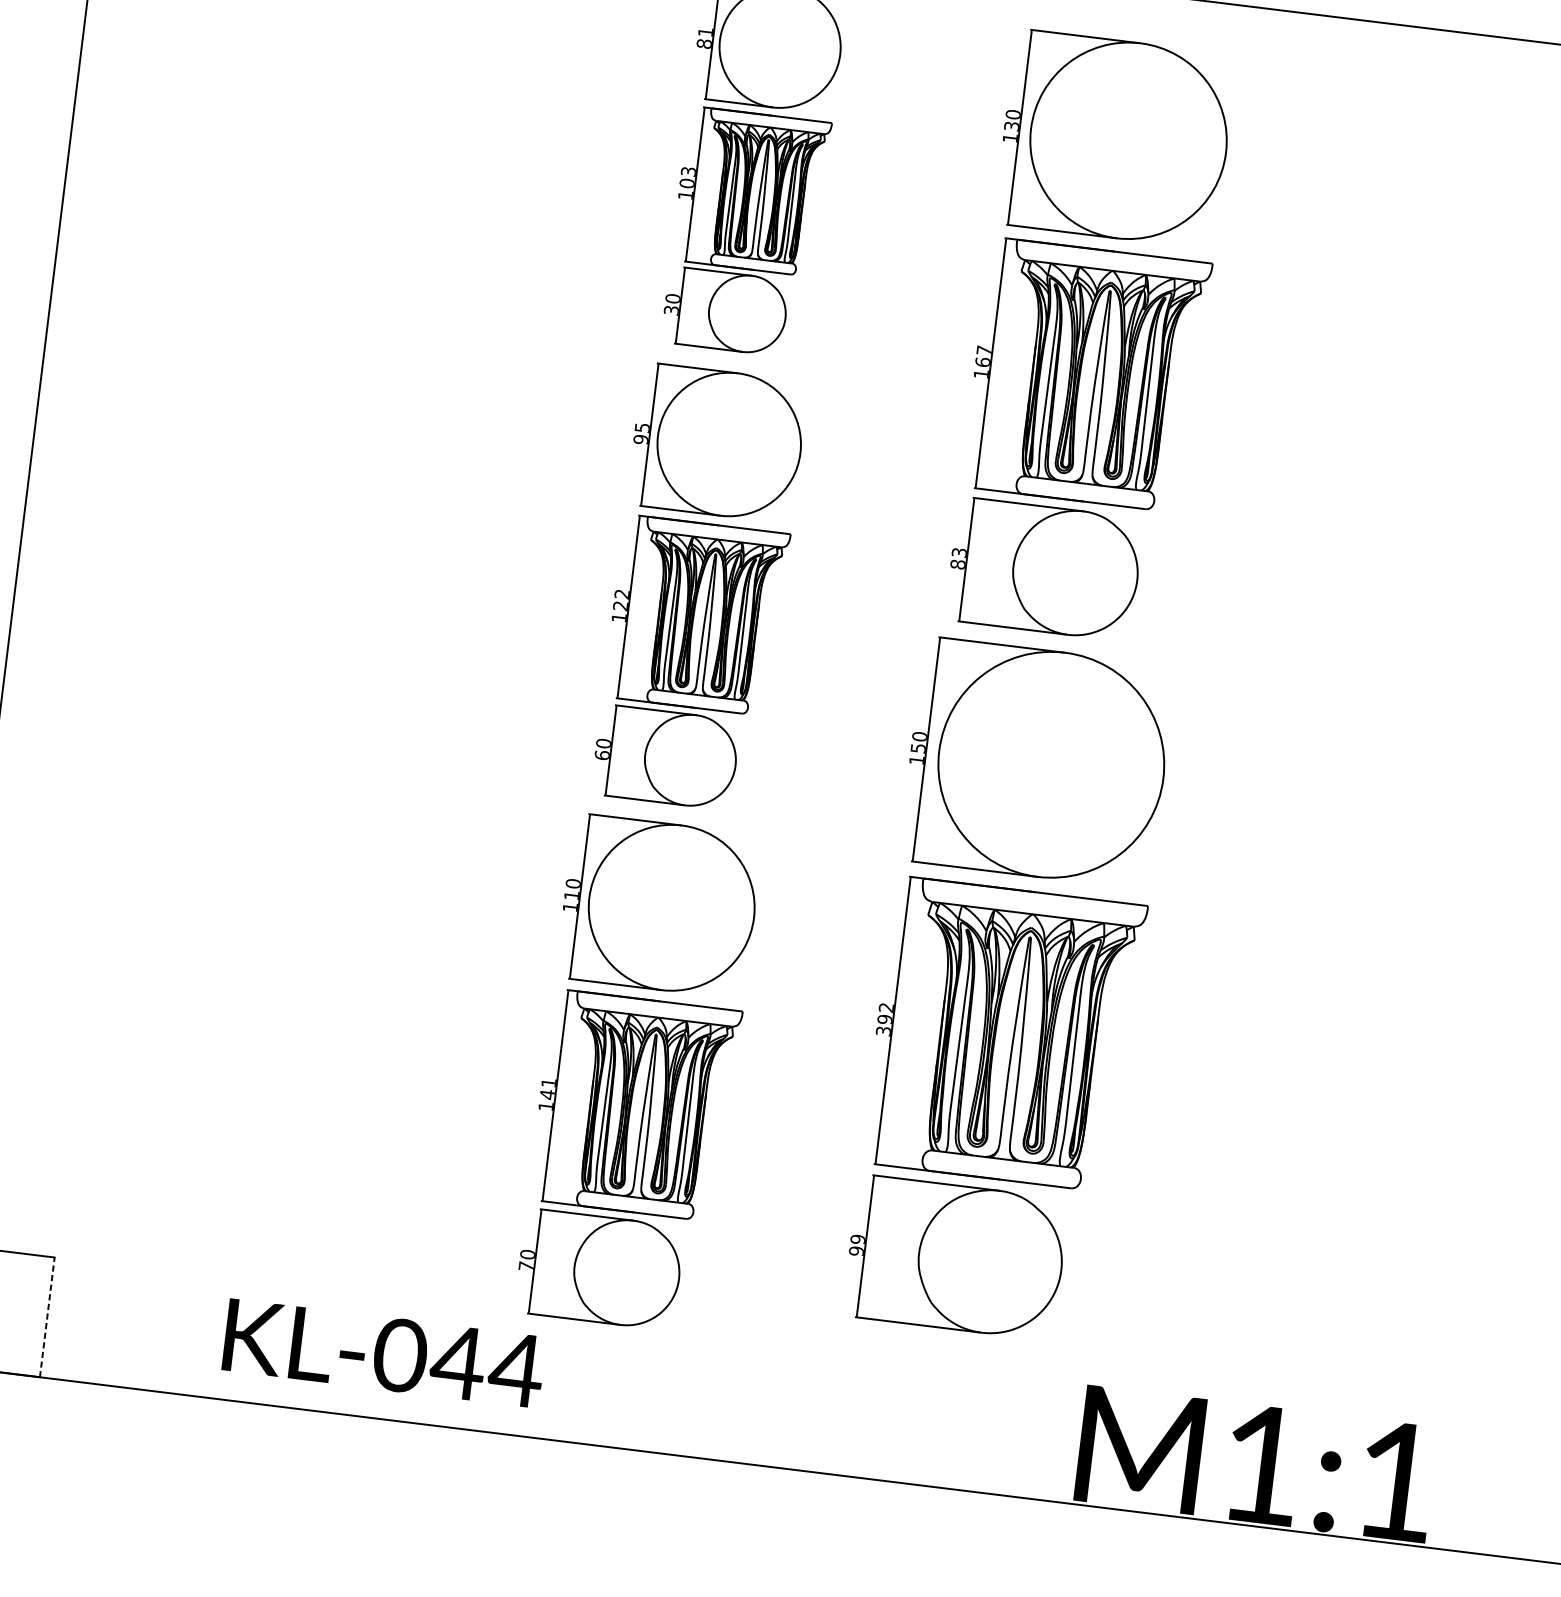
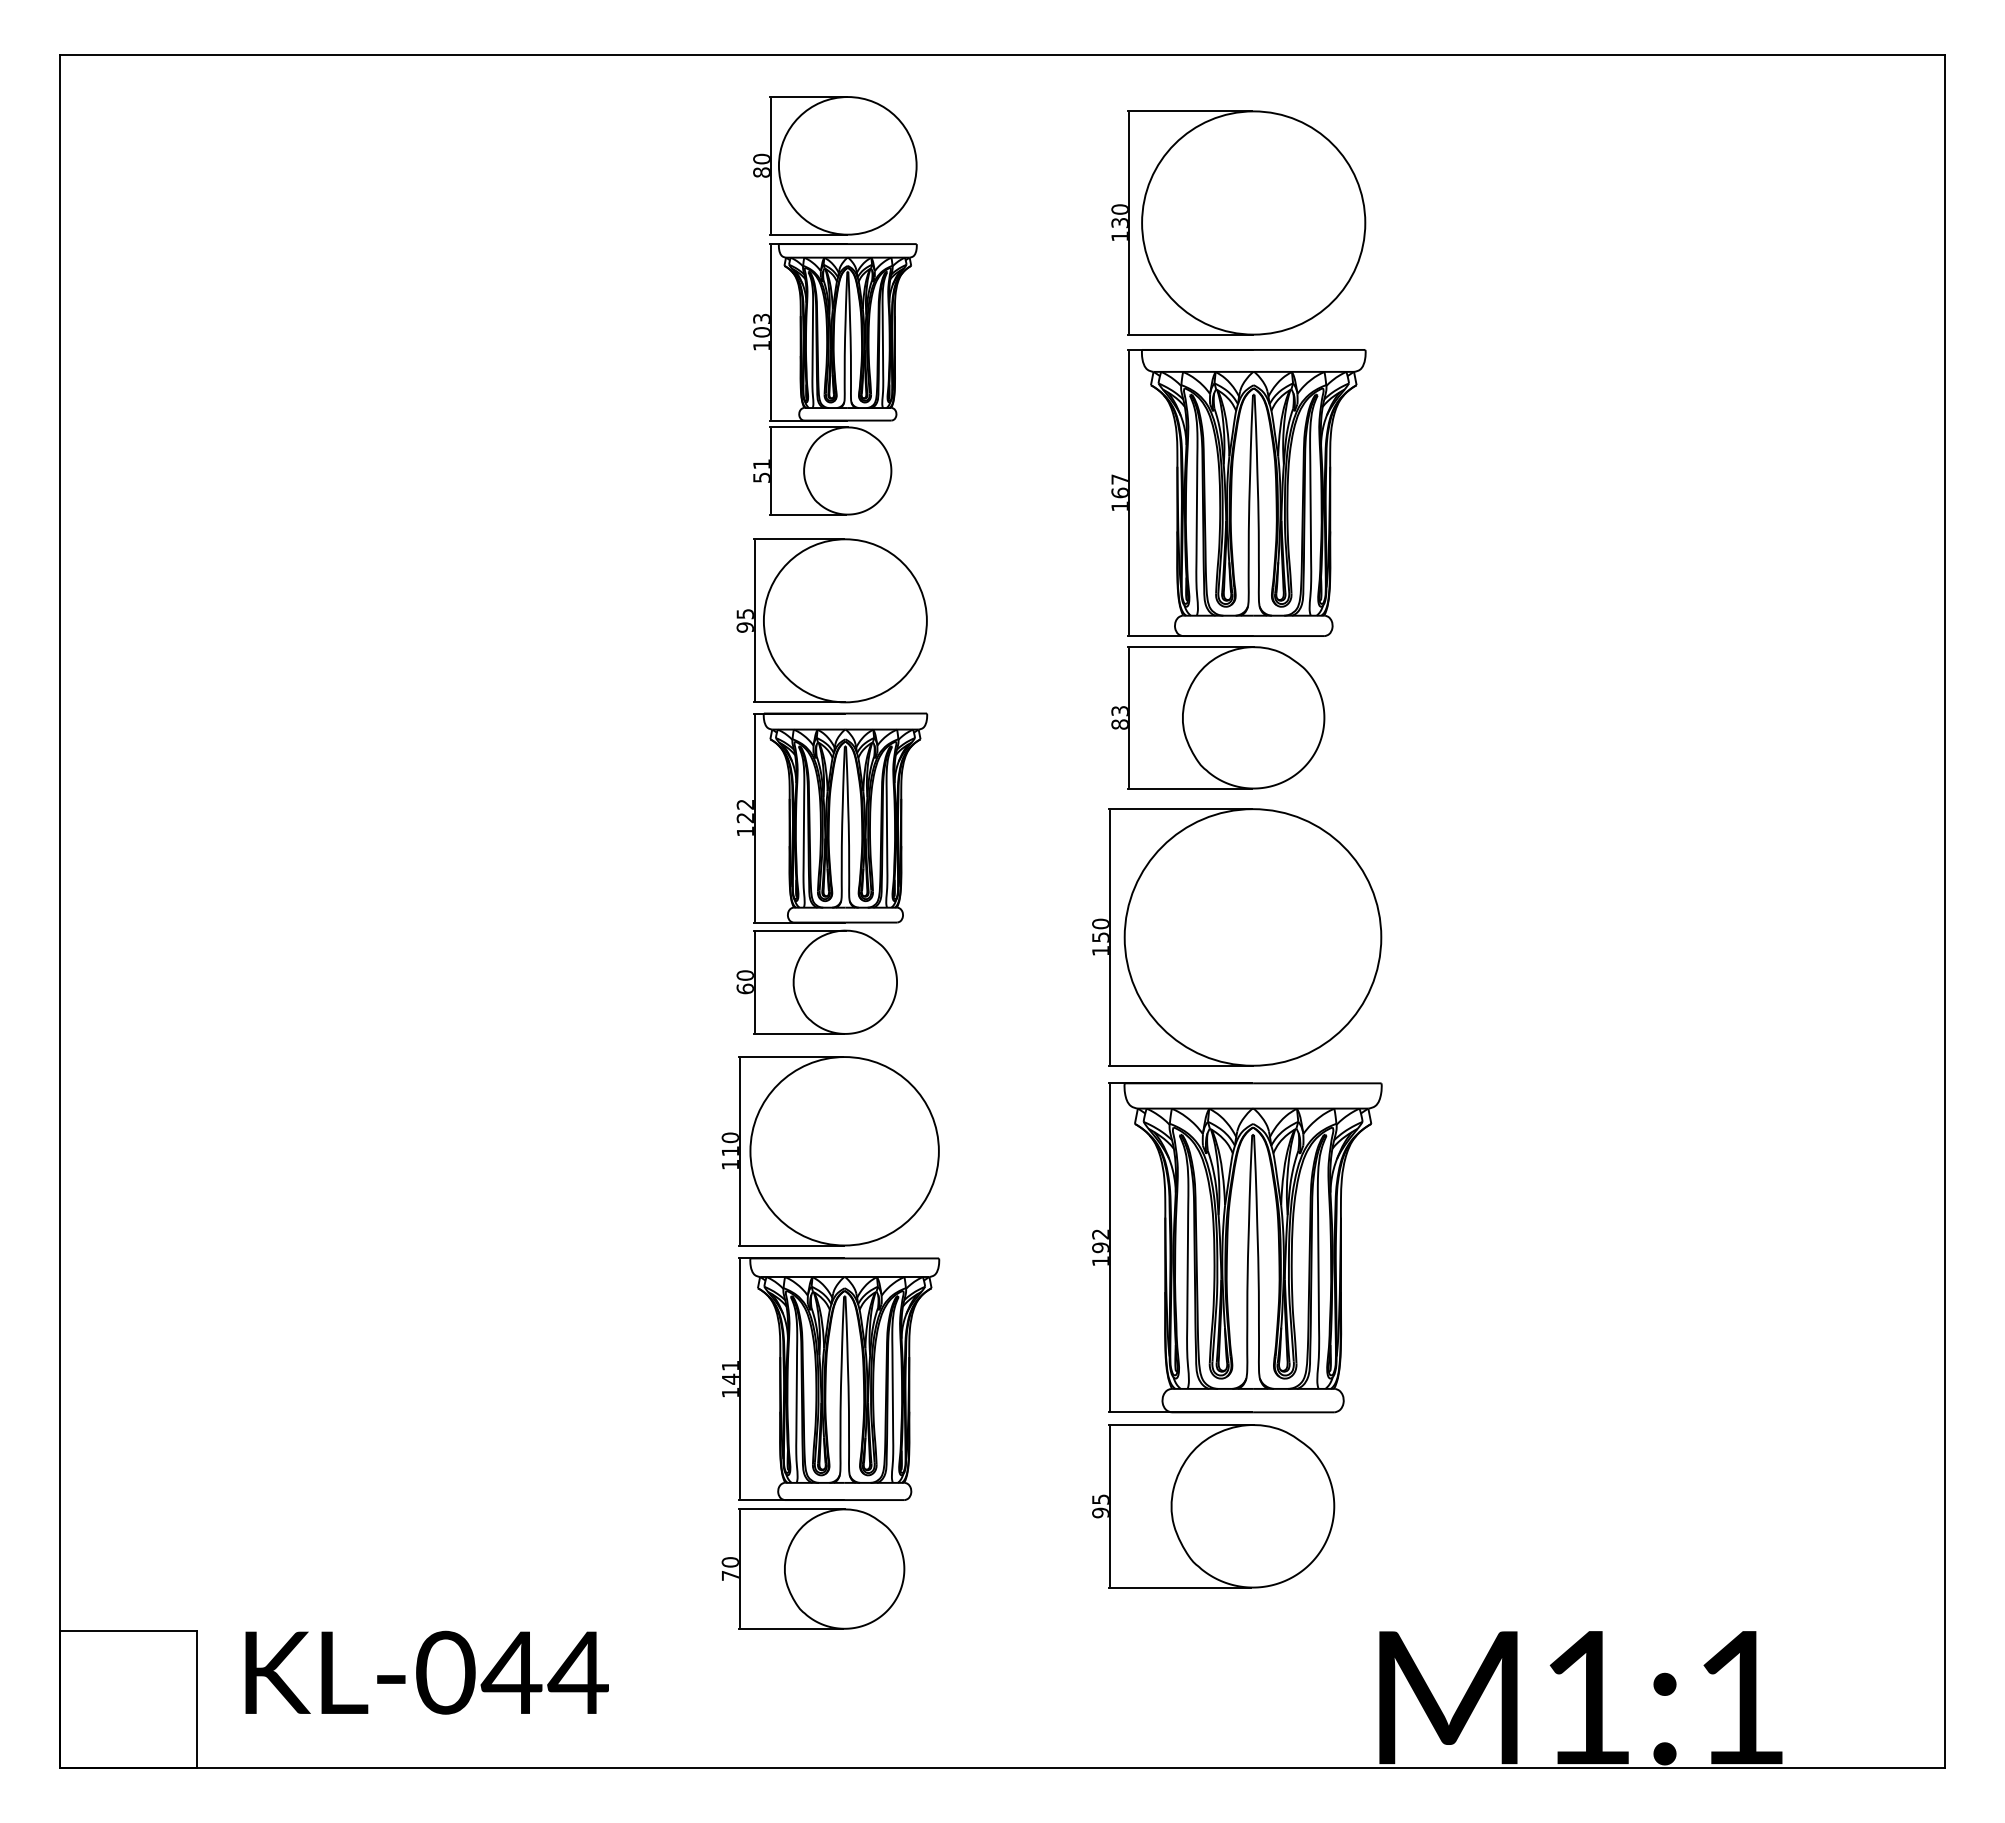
text: (705, 31) -> (761, 158), 81 -> 80
text: (672, 304) -> (761, 470), 30 -> 51
text: (883, 1031) -> (1100, 1261), 392 -> 192
text: (857, 1239) -> (1100, 1499), 99 -> 95
line: (47, 1317) -> (197, 1699), dashed -> solid
text: (383, 1353) -> (426, 1672), moved

